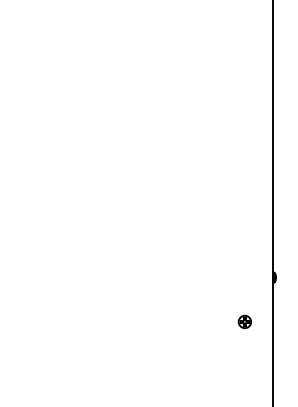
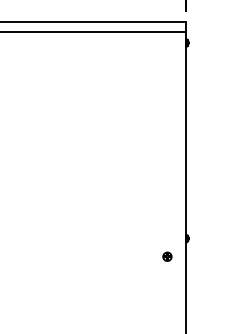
part: (245, 321) -> (167, 256), moved

